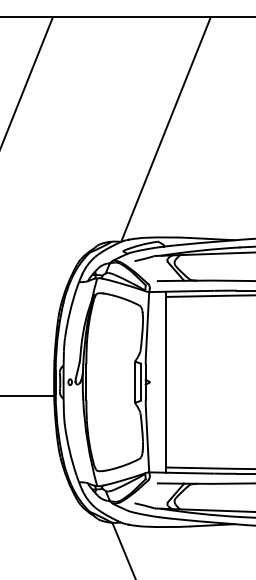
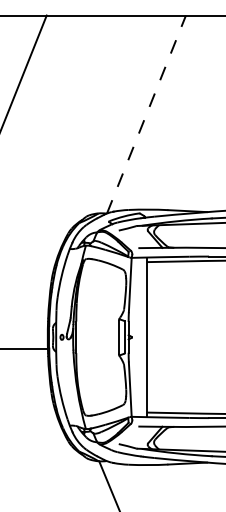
line: (165, 129) -> (146, 114), solid -> dashed

